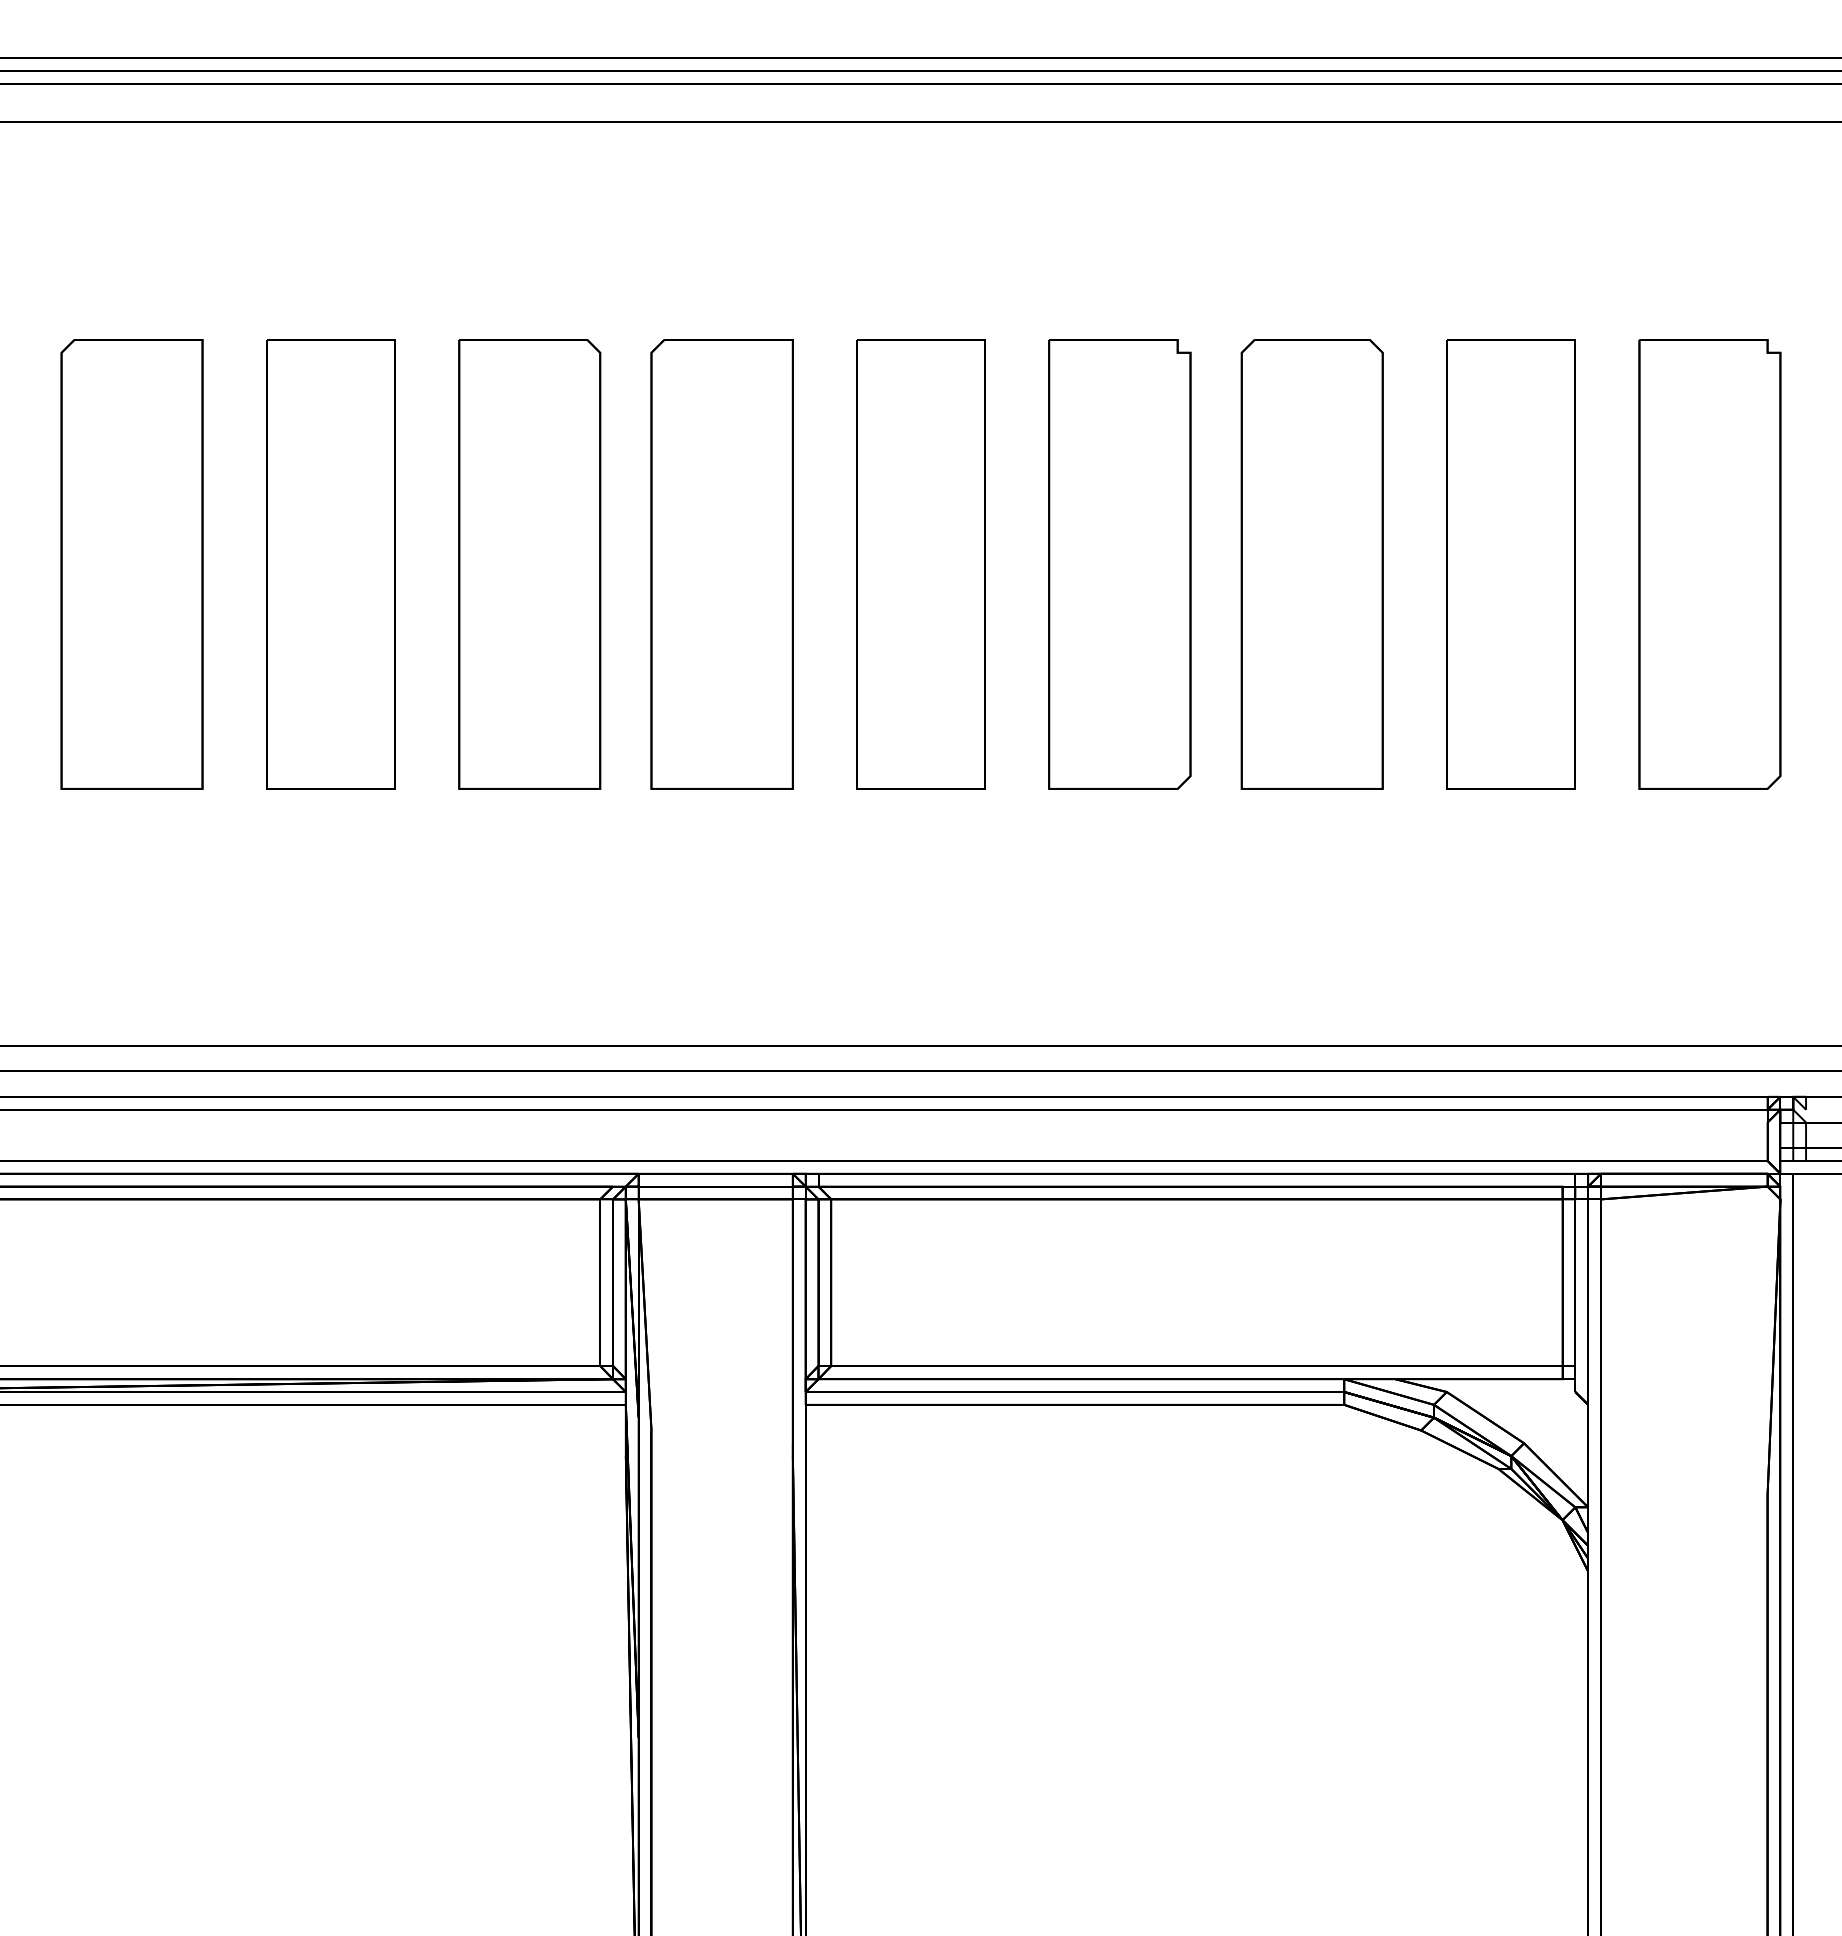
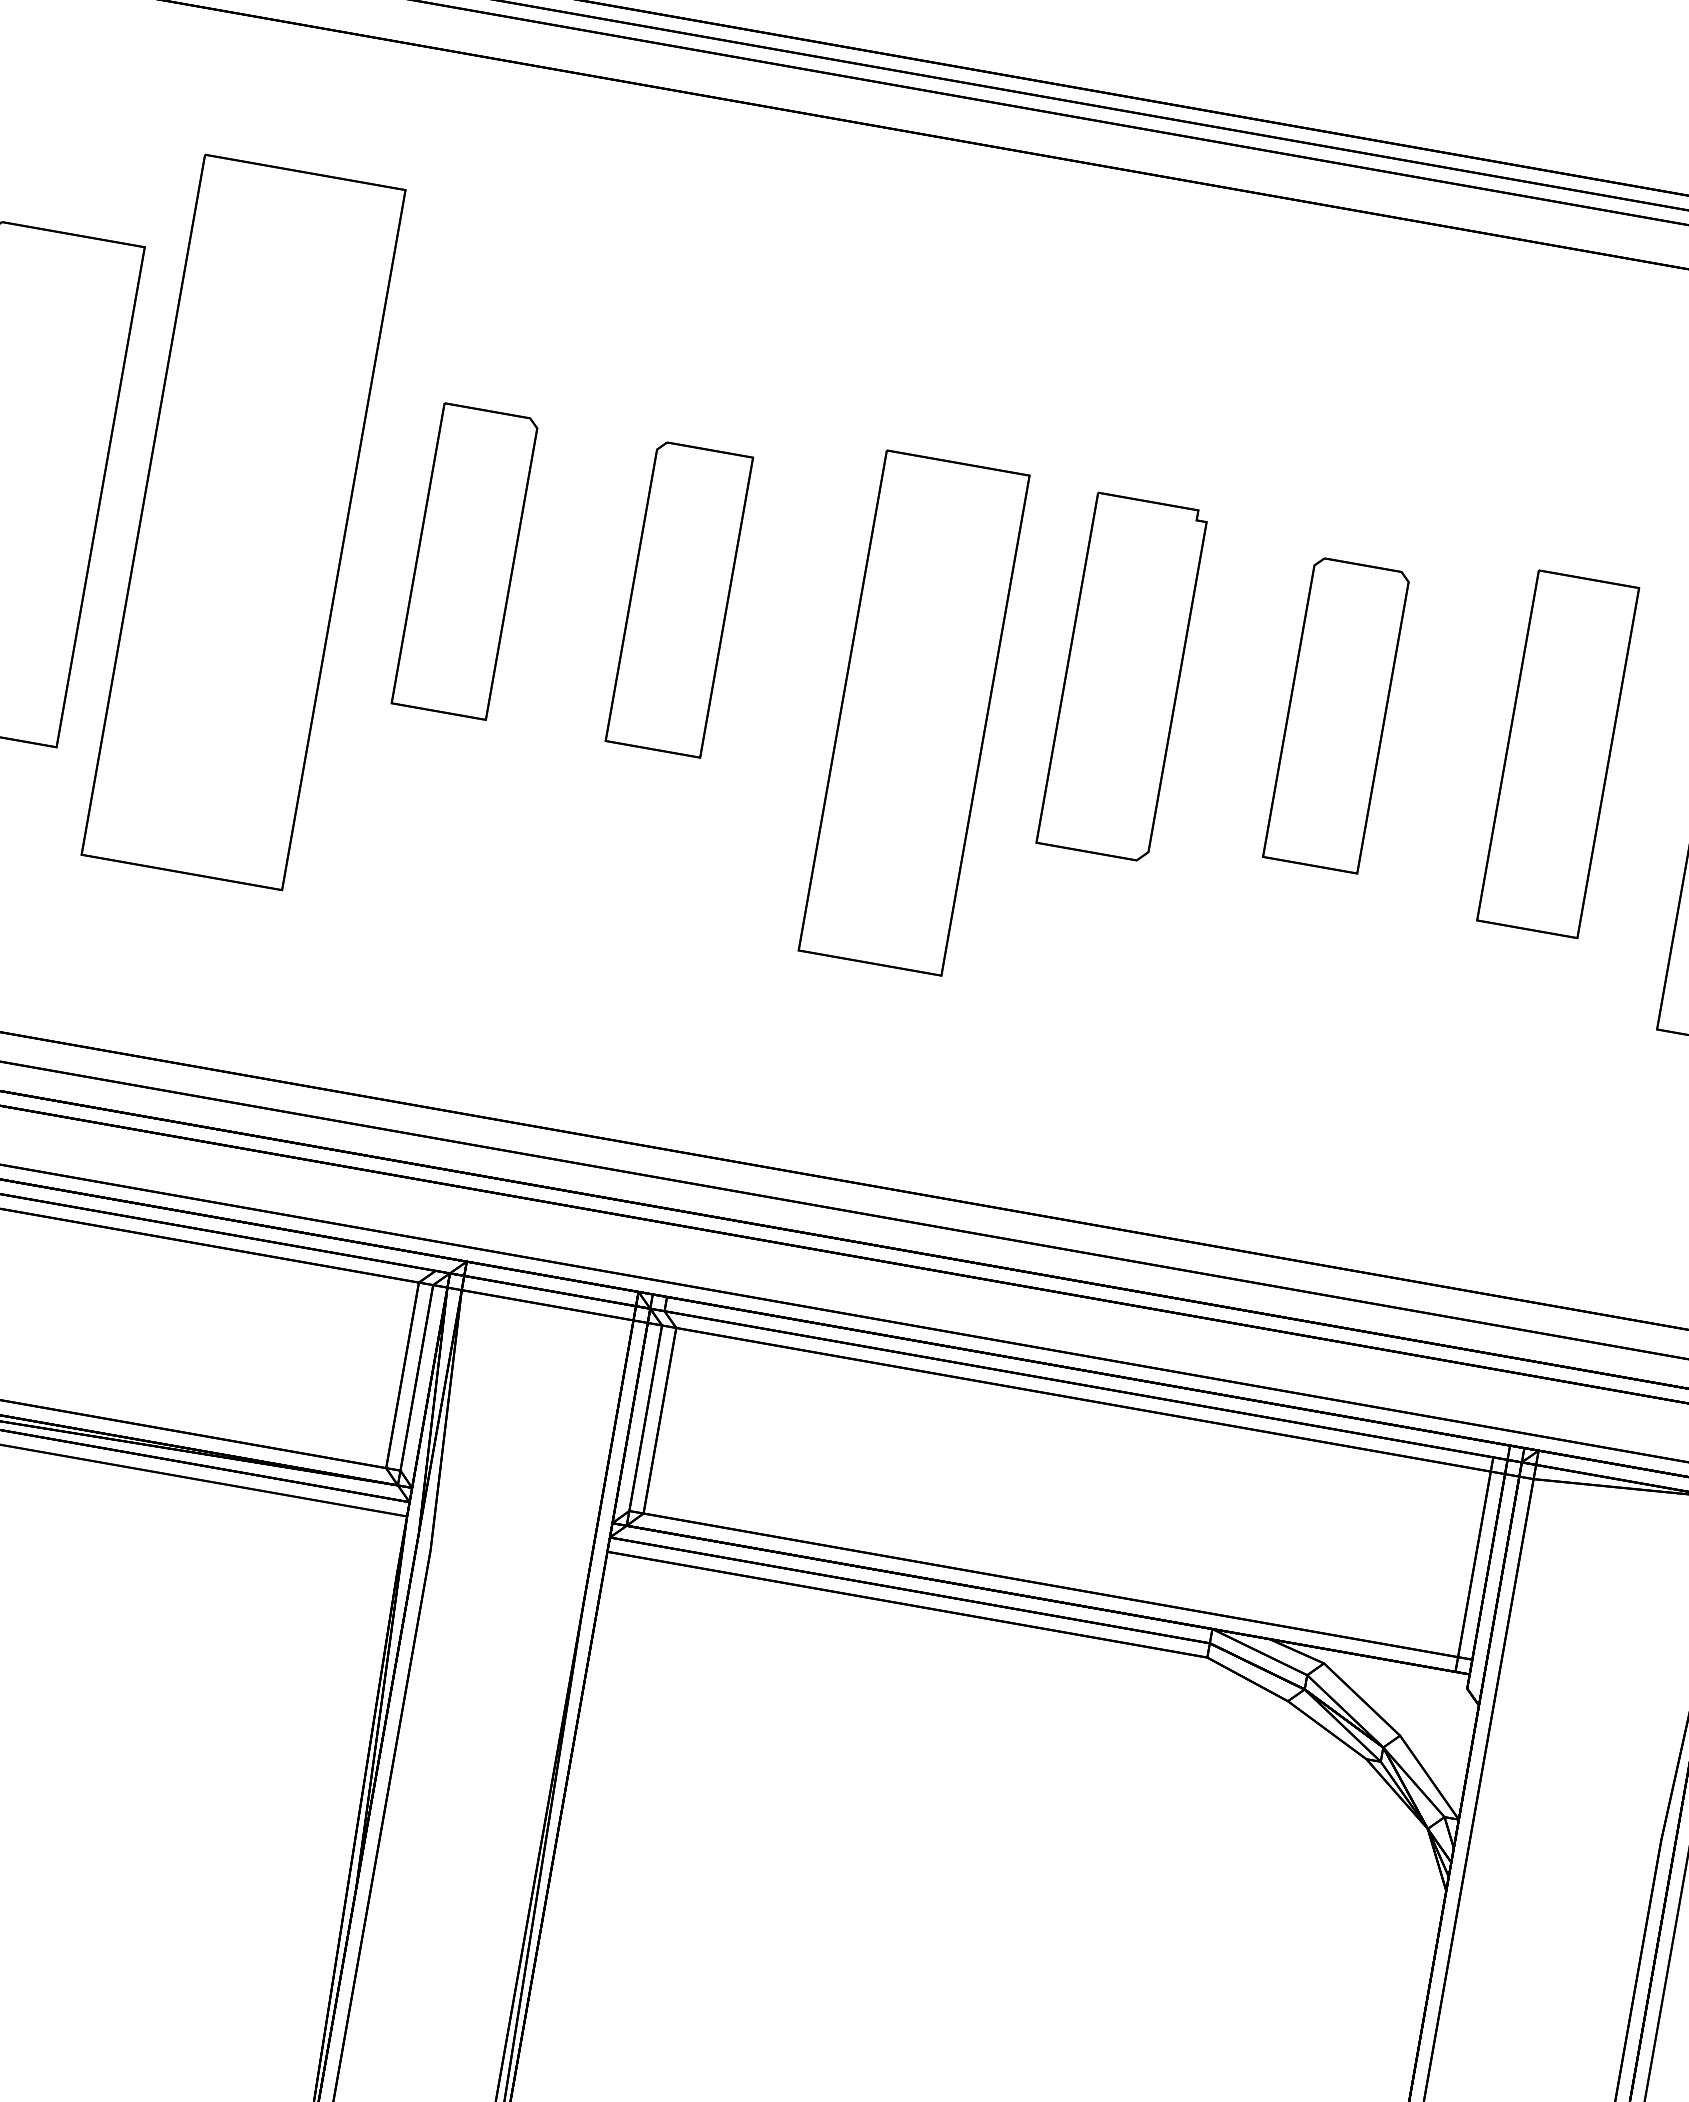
part: (330, 564) -> (243, 522), size x1.4
part: (529, 564) -> (464, 561), size x0.6
part: (721, 564) -> (678, 599), size x0.6
part: (920, 564) -> (913, 713), moved
part: (1119, 564) -> (1122, 677), size x0.7
part: (1311, 564) -> (1335, 715), size x0.6
part: (1510, 564) -> (1557, 754), size x0.7

